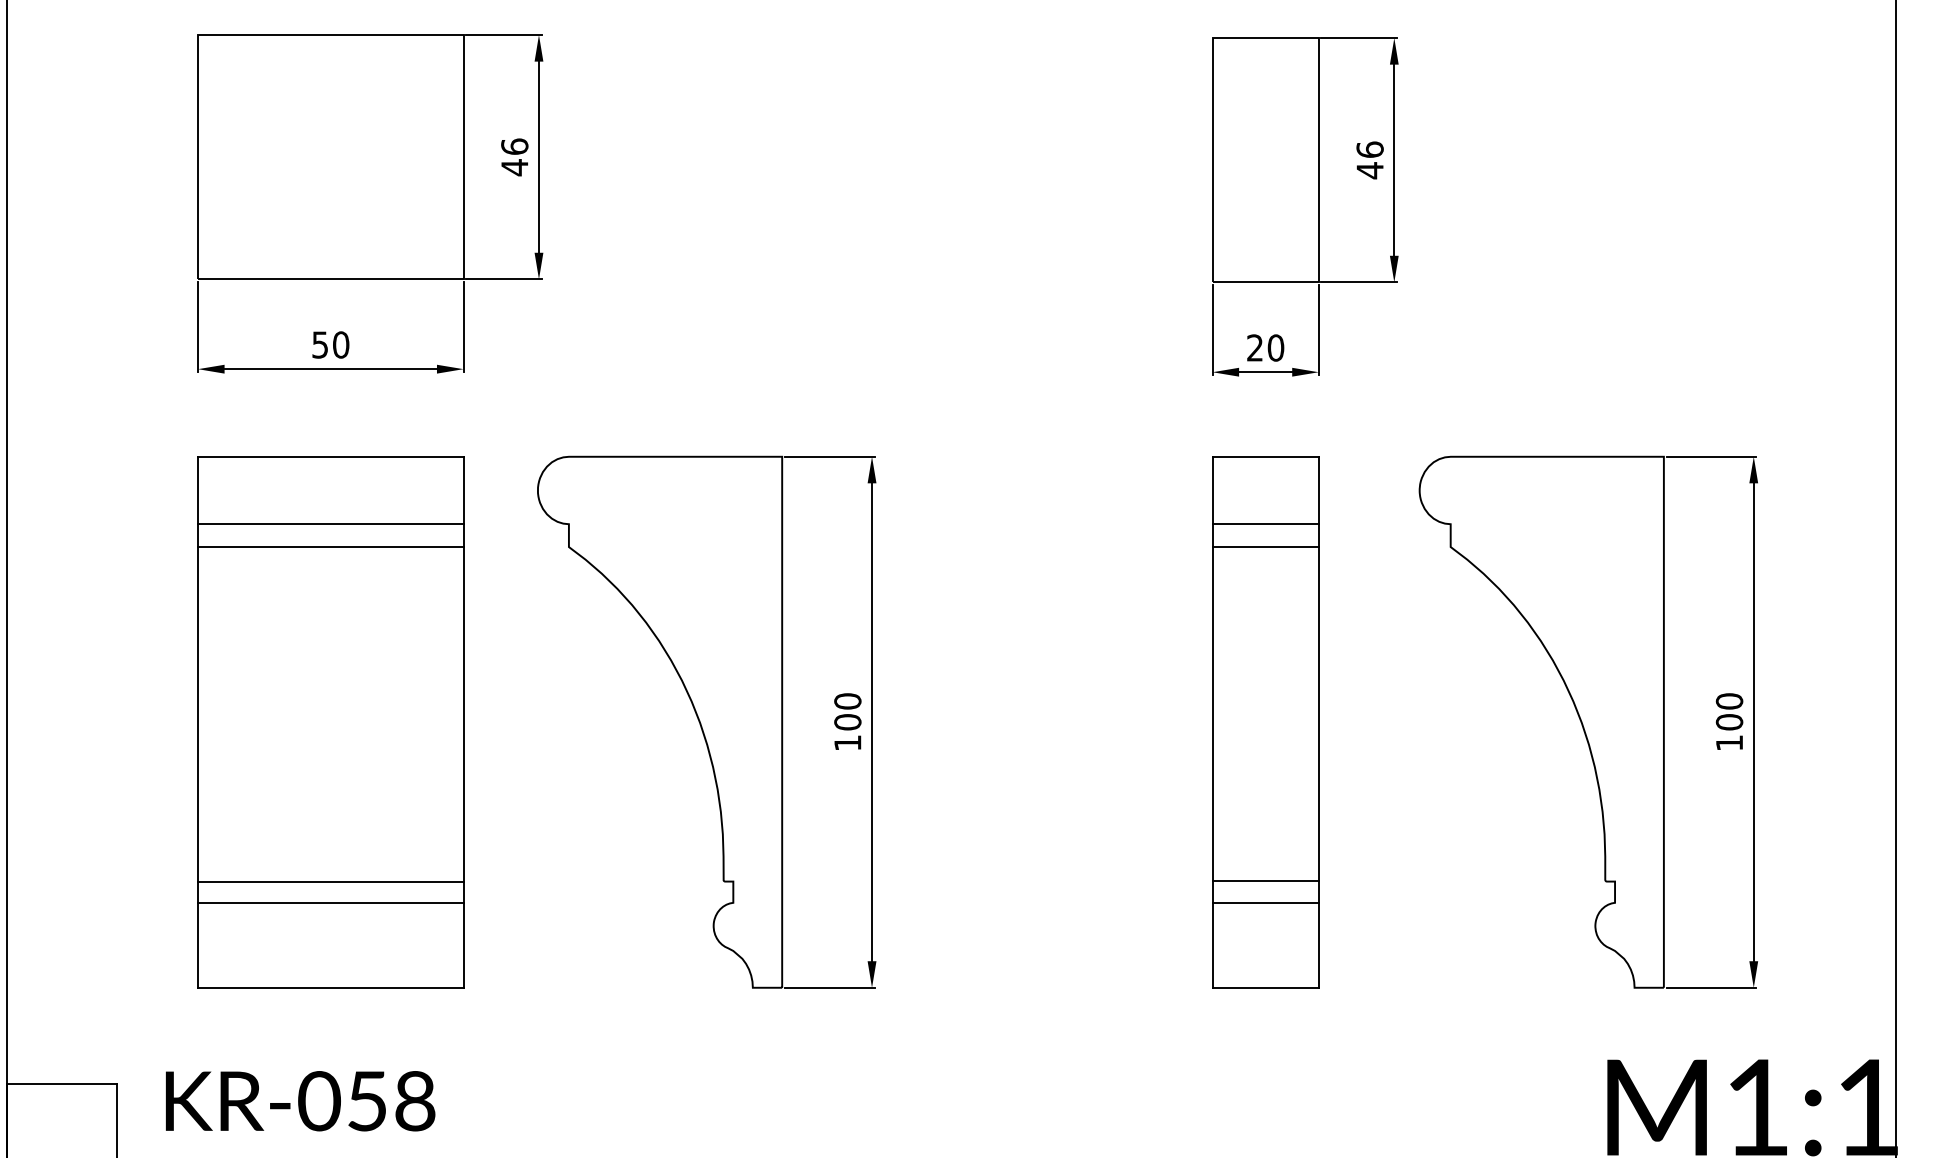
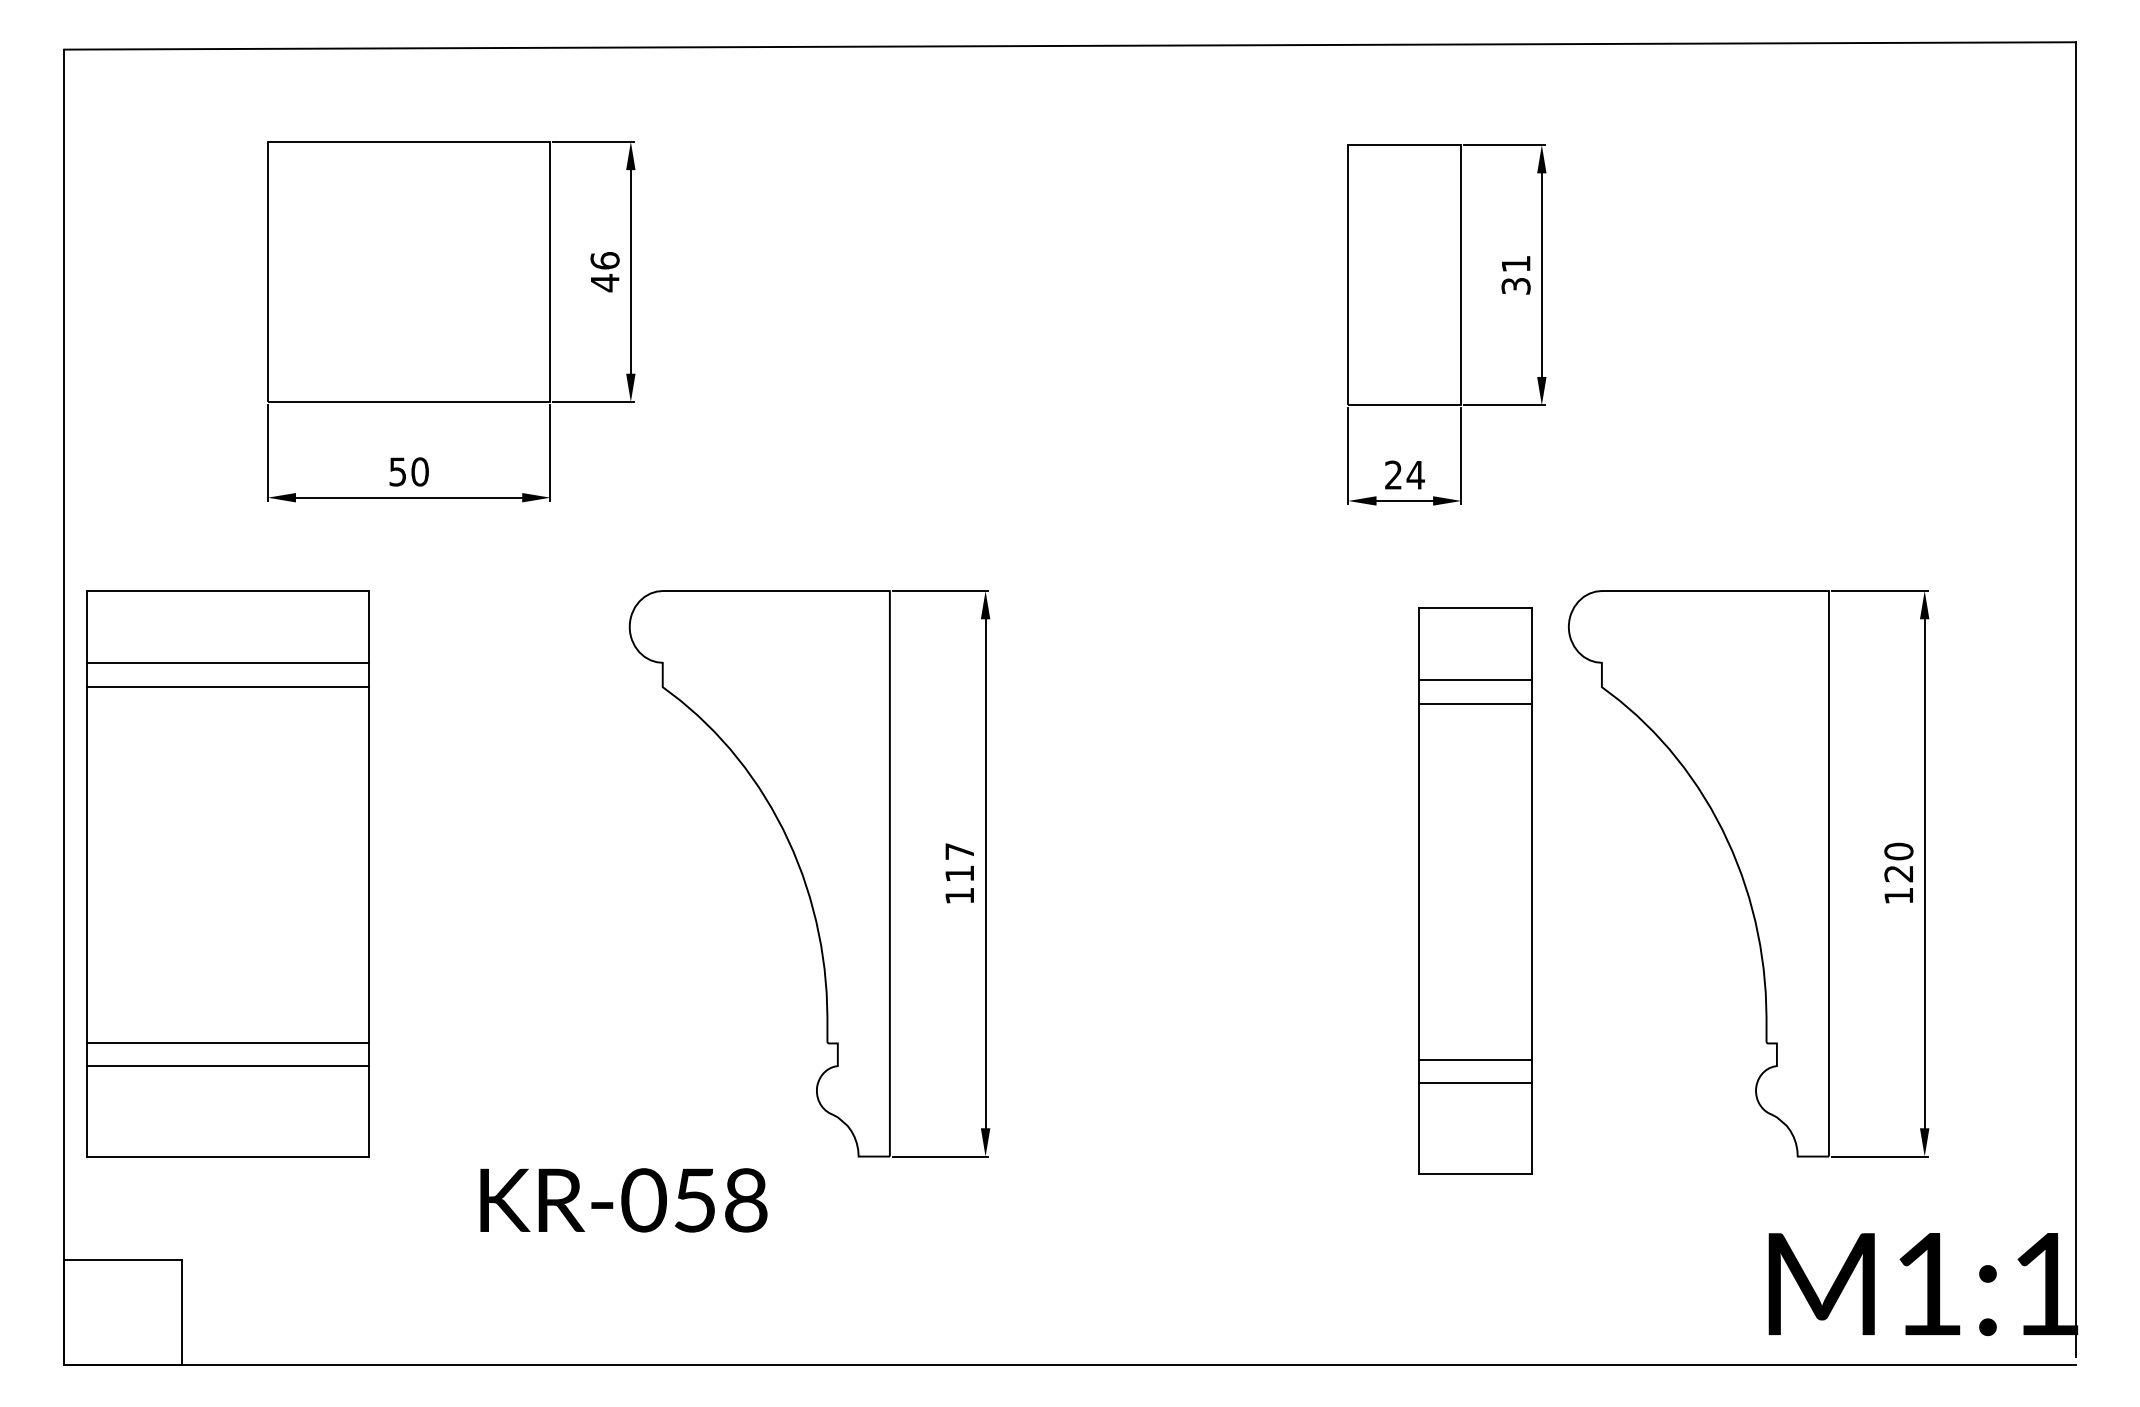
text: (1369, 160) -> (1515, 275), 46 -> 31
text: (1275, 347) -> (1415, 474), 20 -> 24
text: (847, 711) -> (959, 862), 100 -> 117
part: (330, 722) -> (227, 873), moved
part: (1265, 722) -> (1475, 890), moved
text: (1729, 722) -> (1898, 873), 100 -> 120
text: (300, 1101) -> (623, 1200), moved

